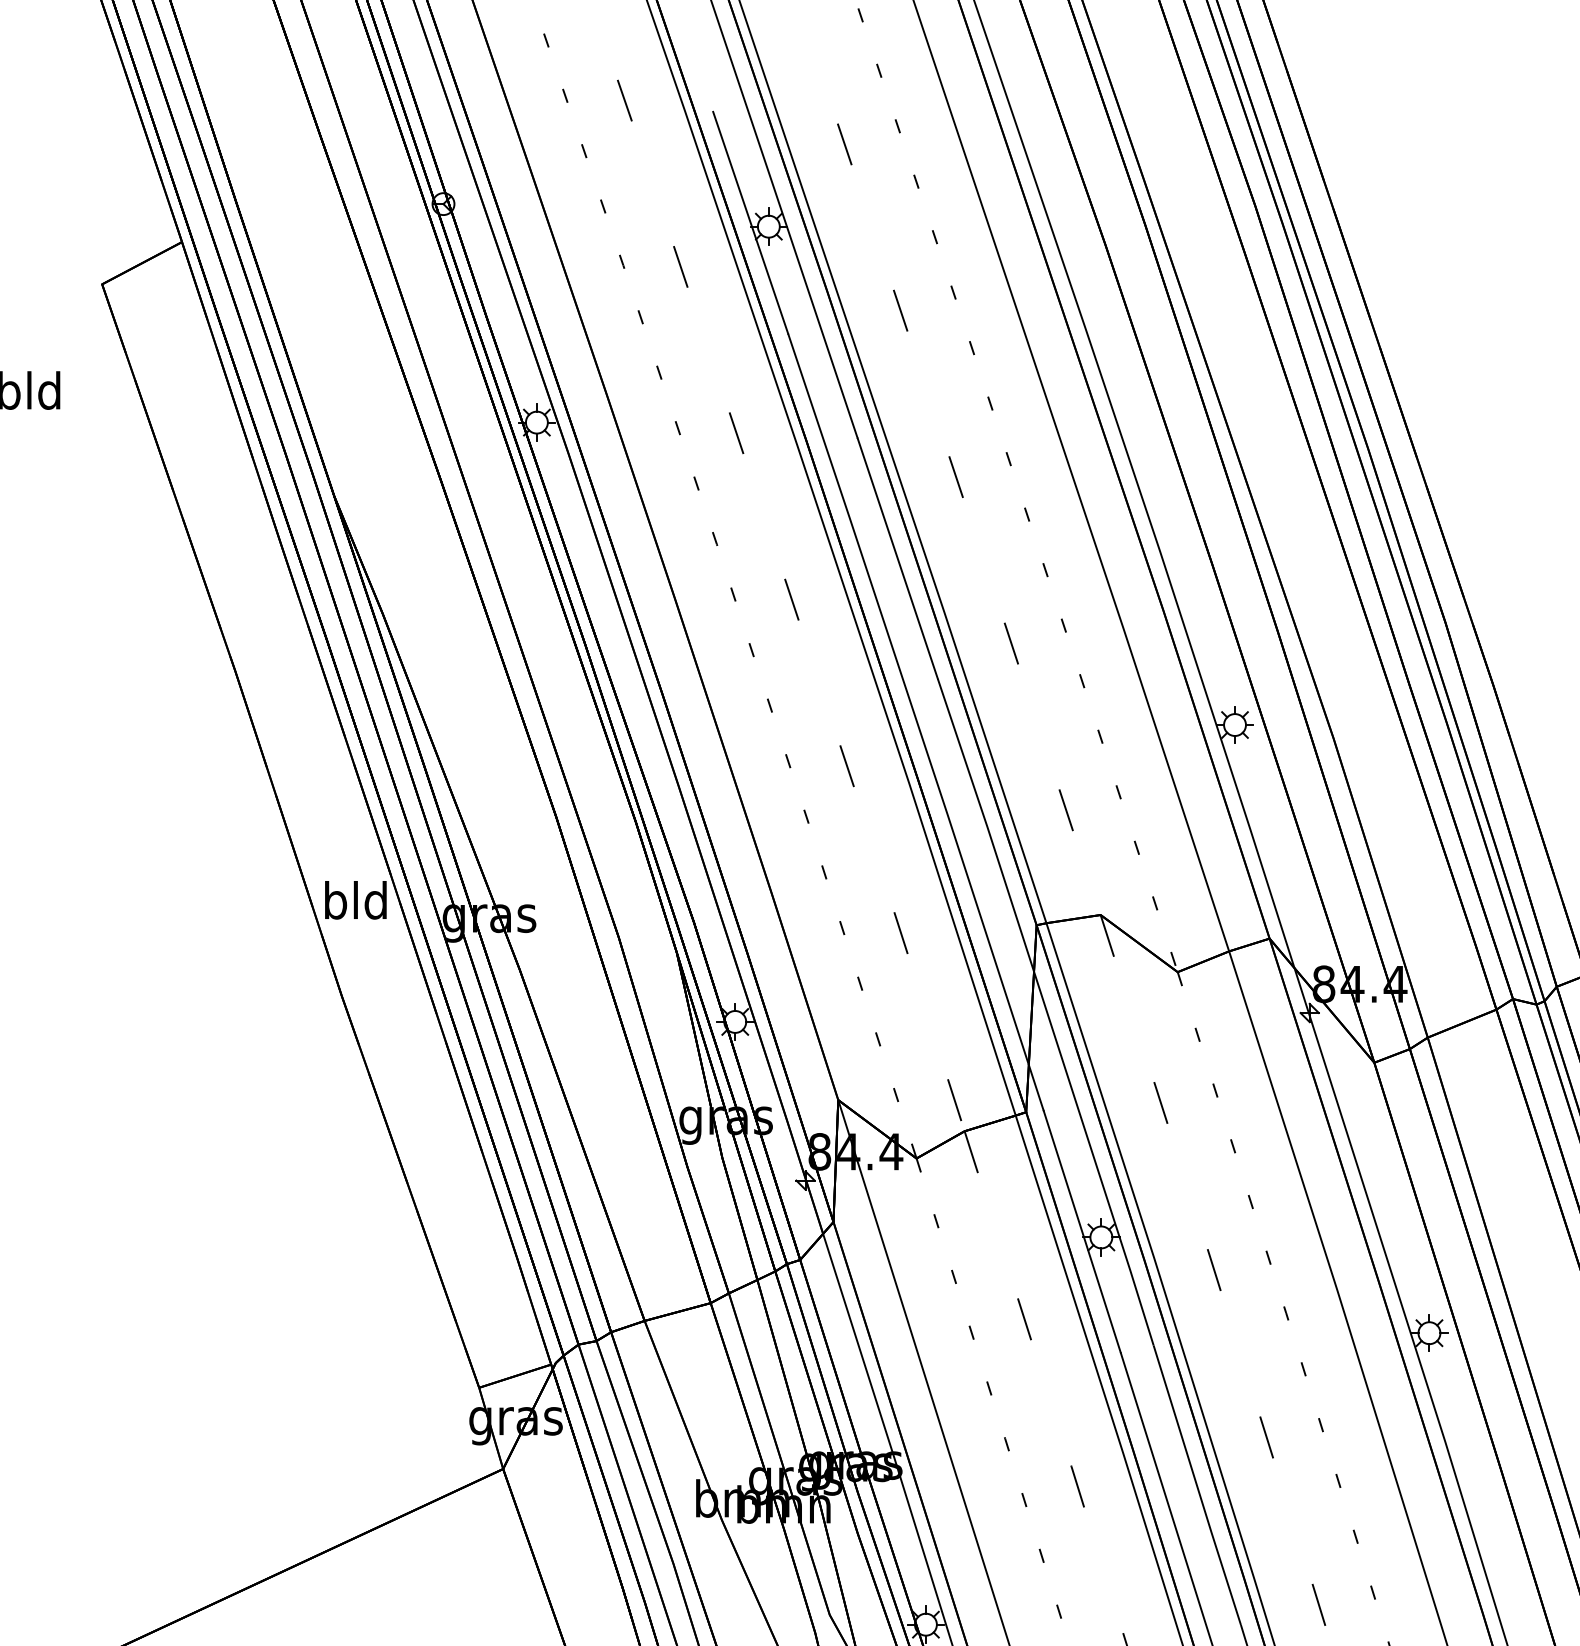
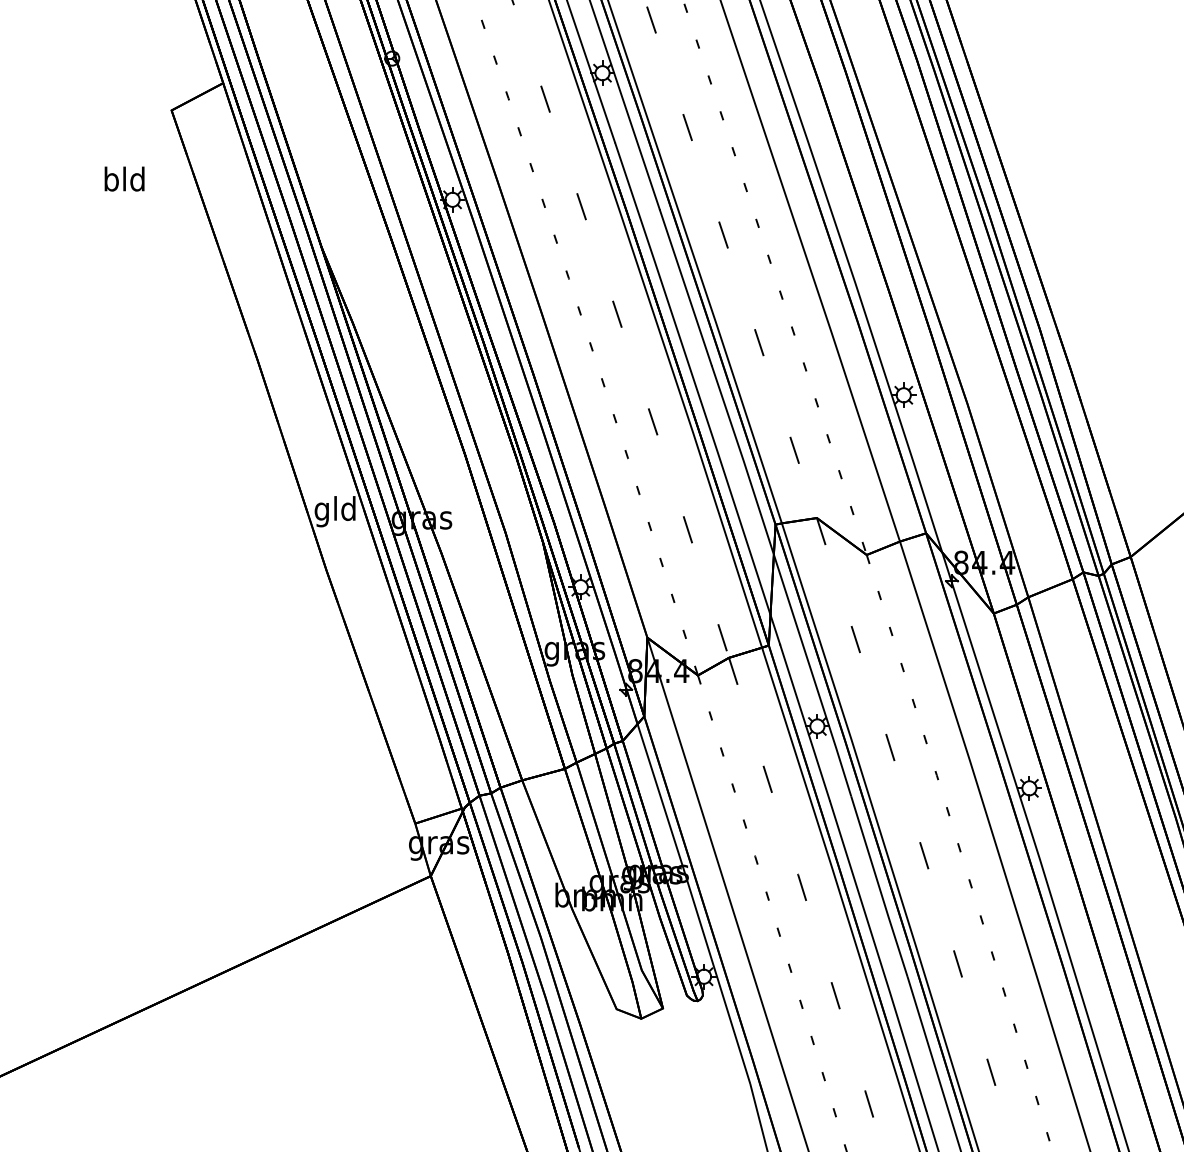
text: (334, 904) -> (321, 511), bld -> gld

